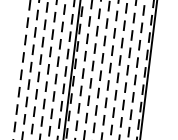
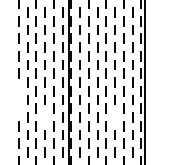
line: (22, 62) -> (18, 96), removed
line: (45, 86) -> (44, 117), removed
line: (115, 95) -> (114, 117), removed

